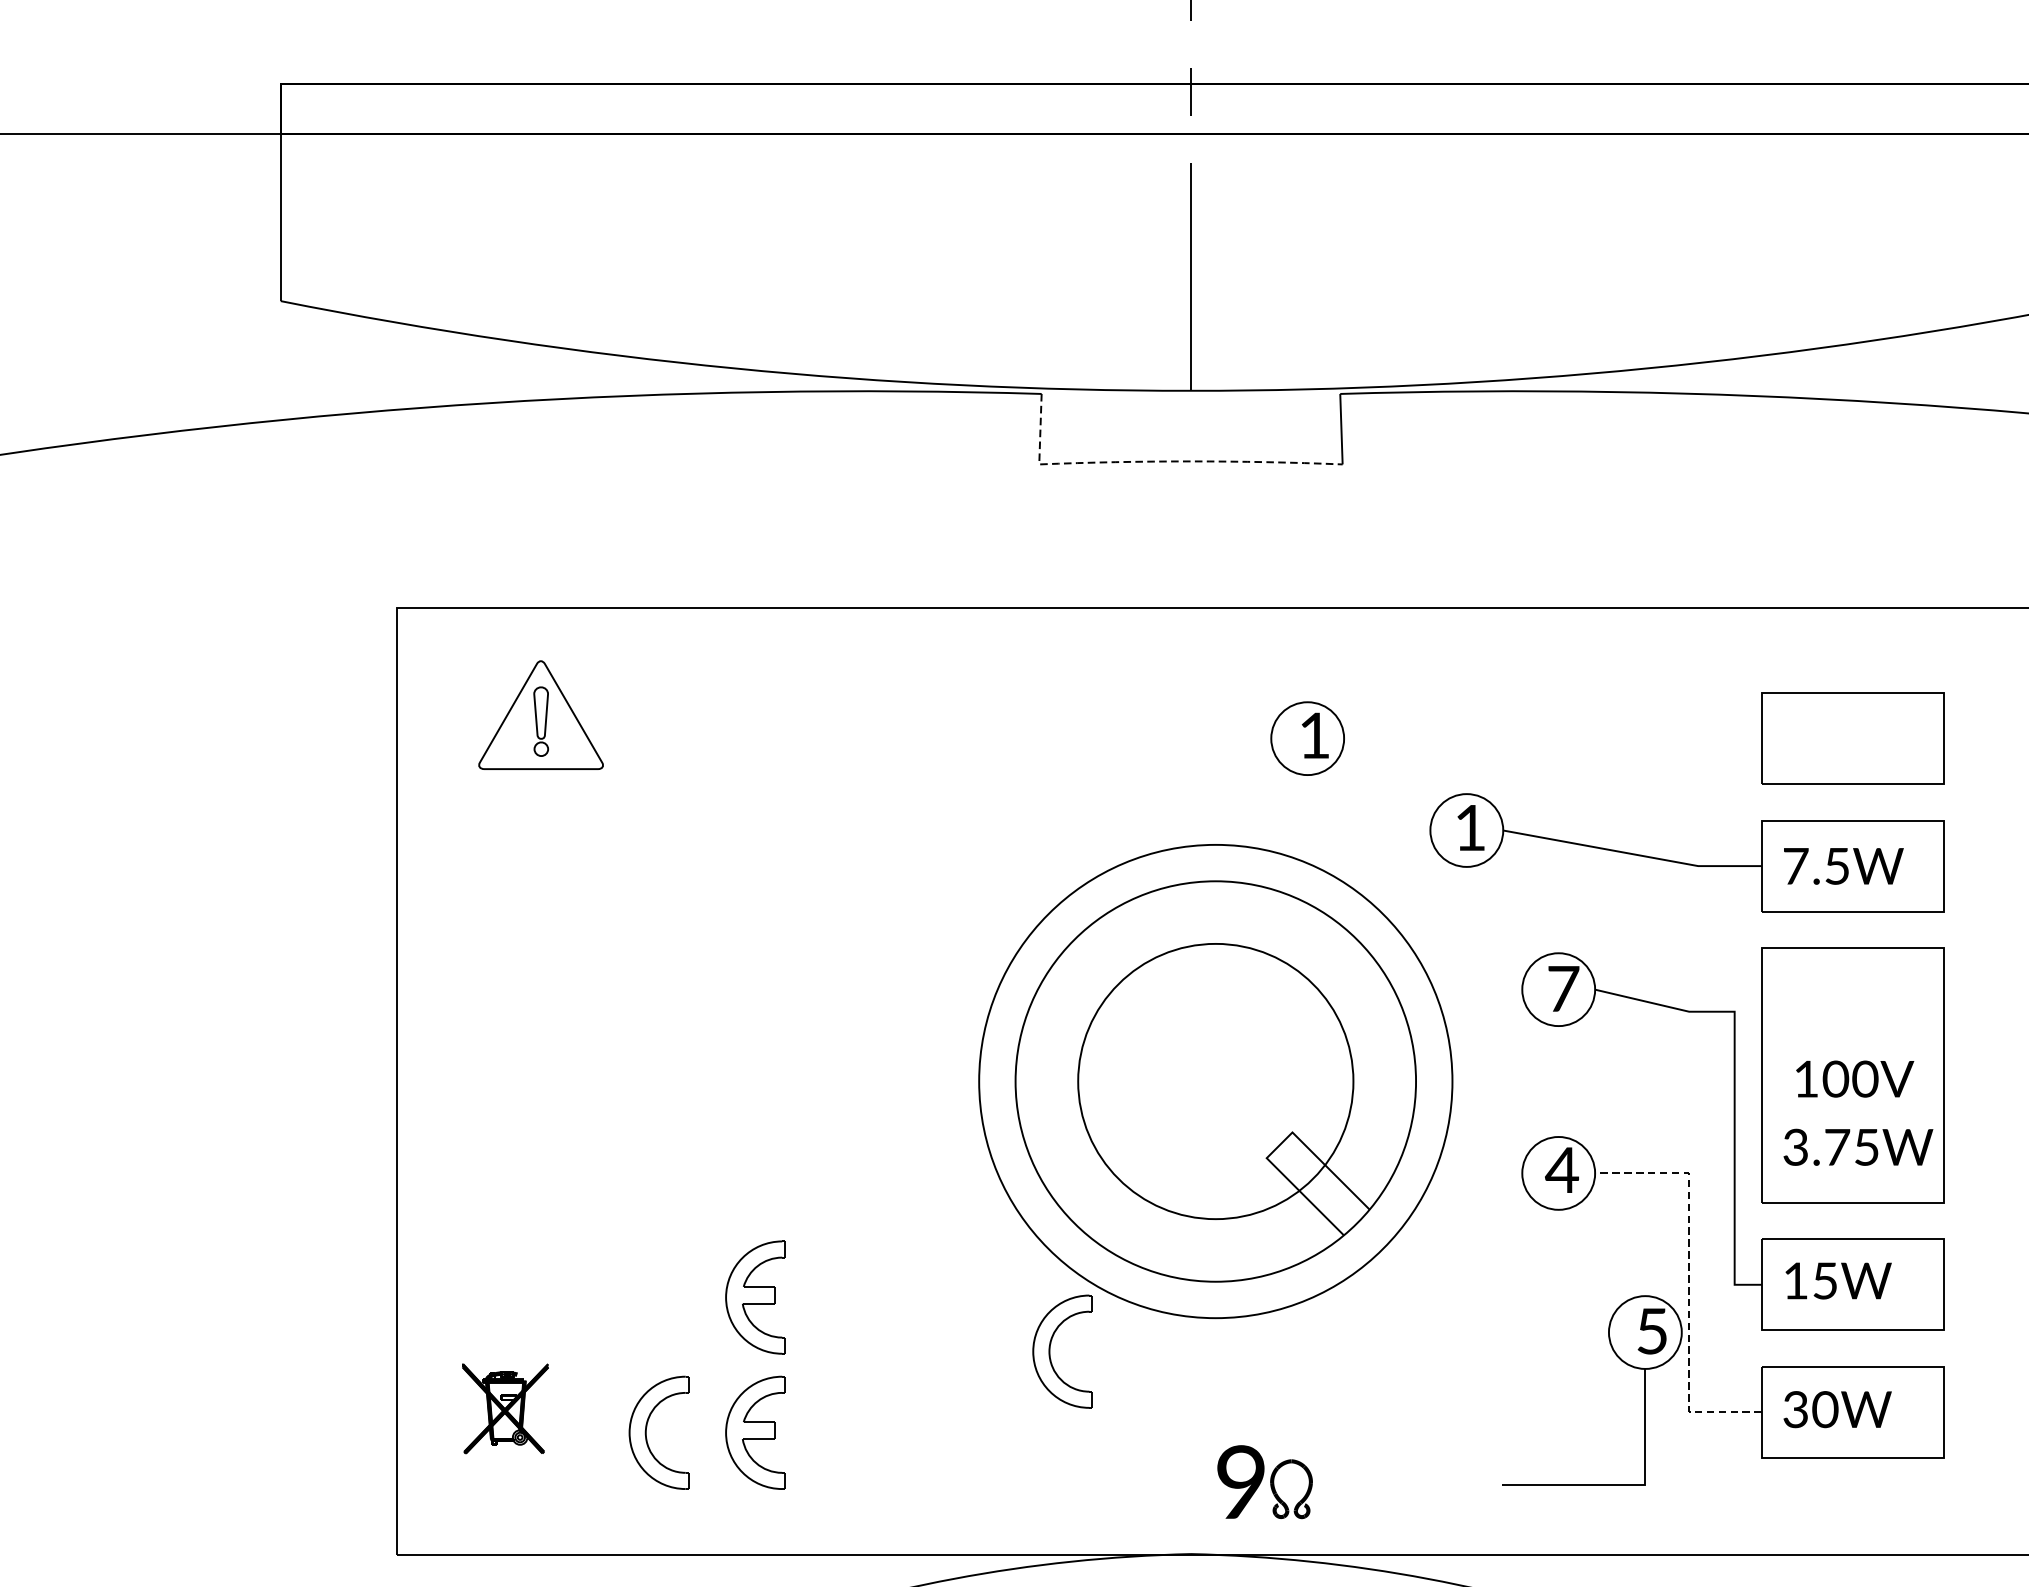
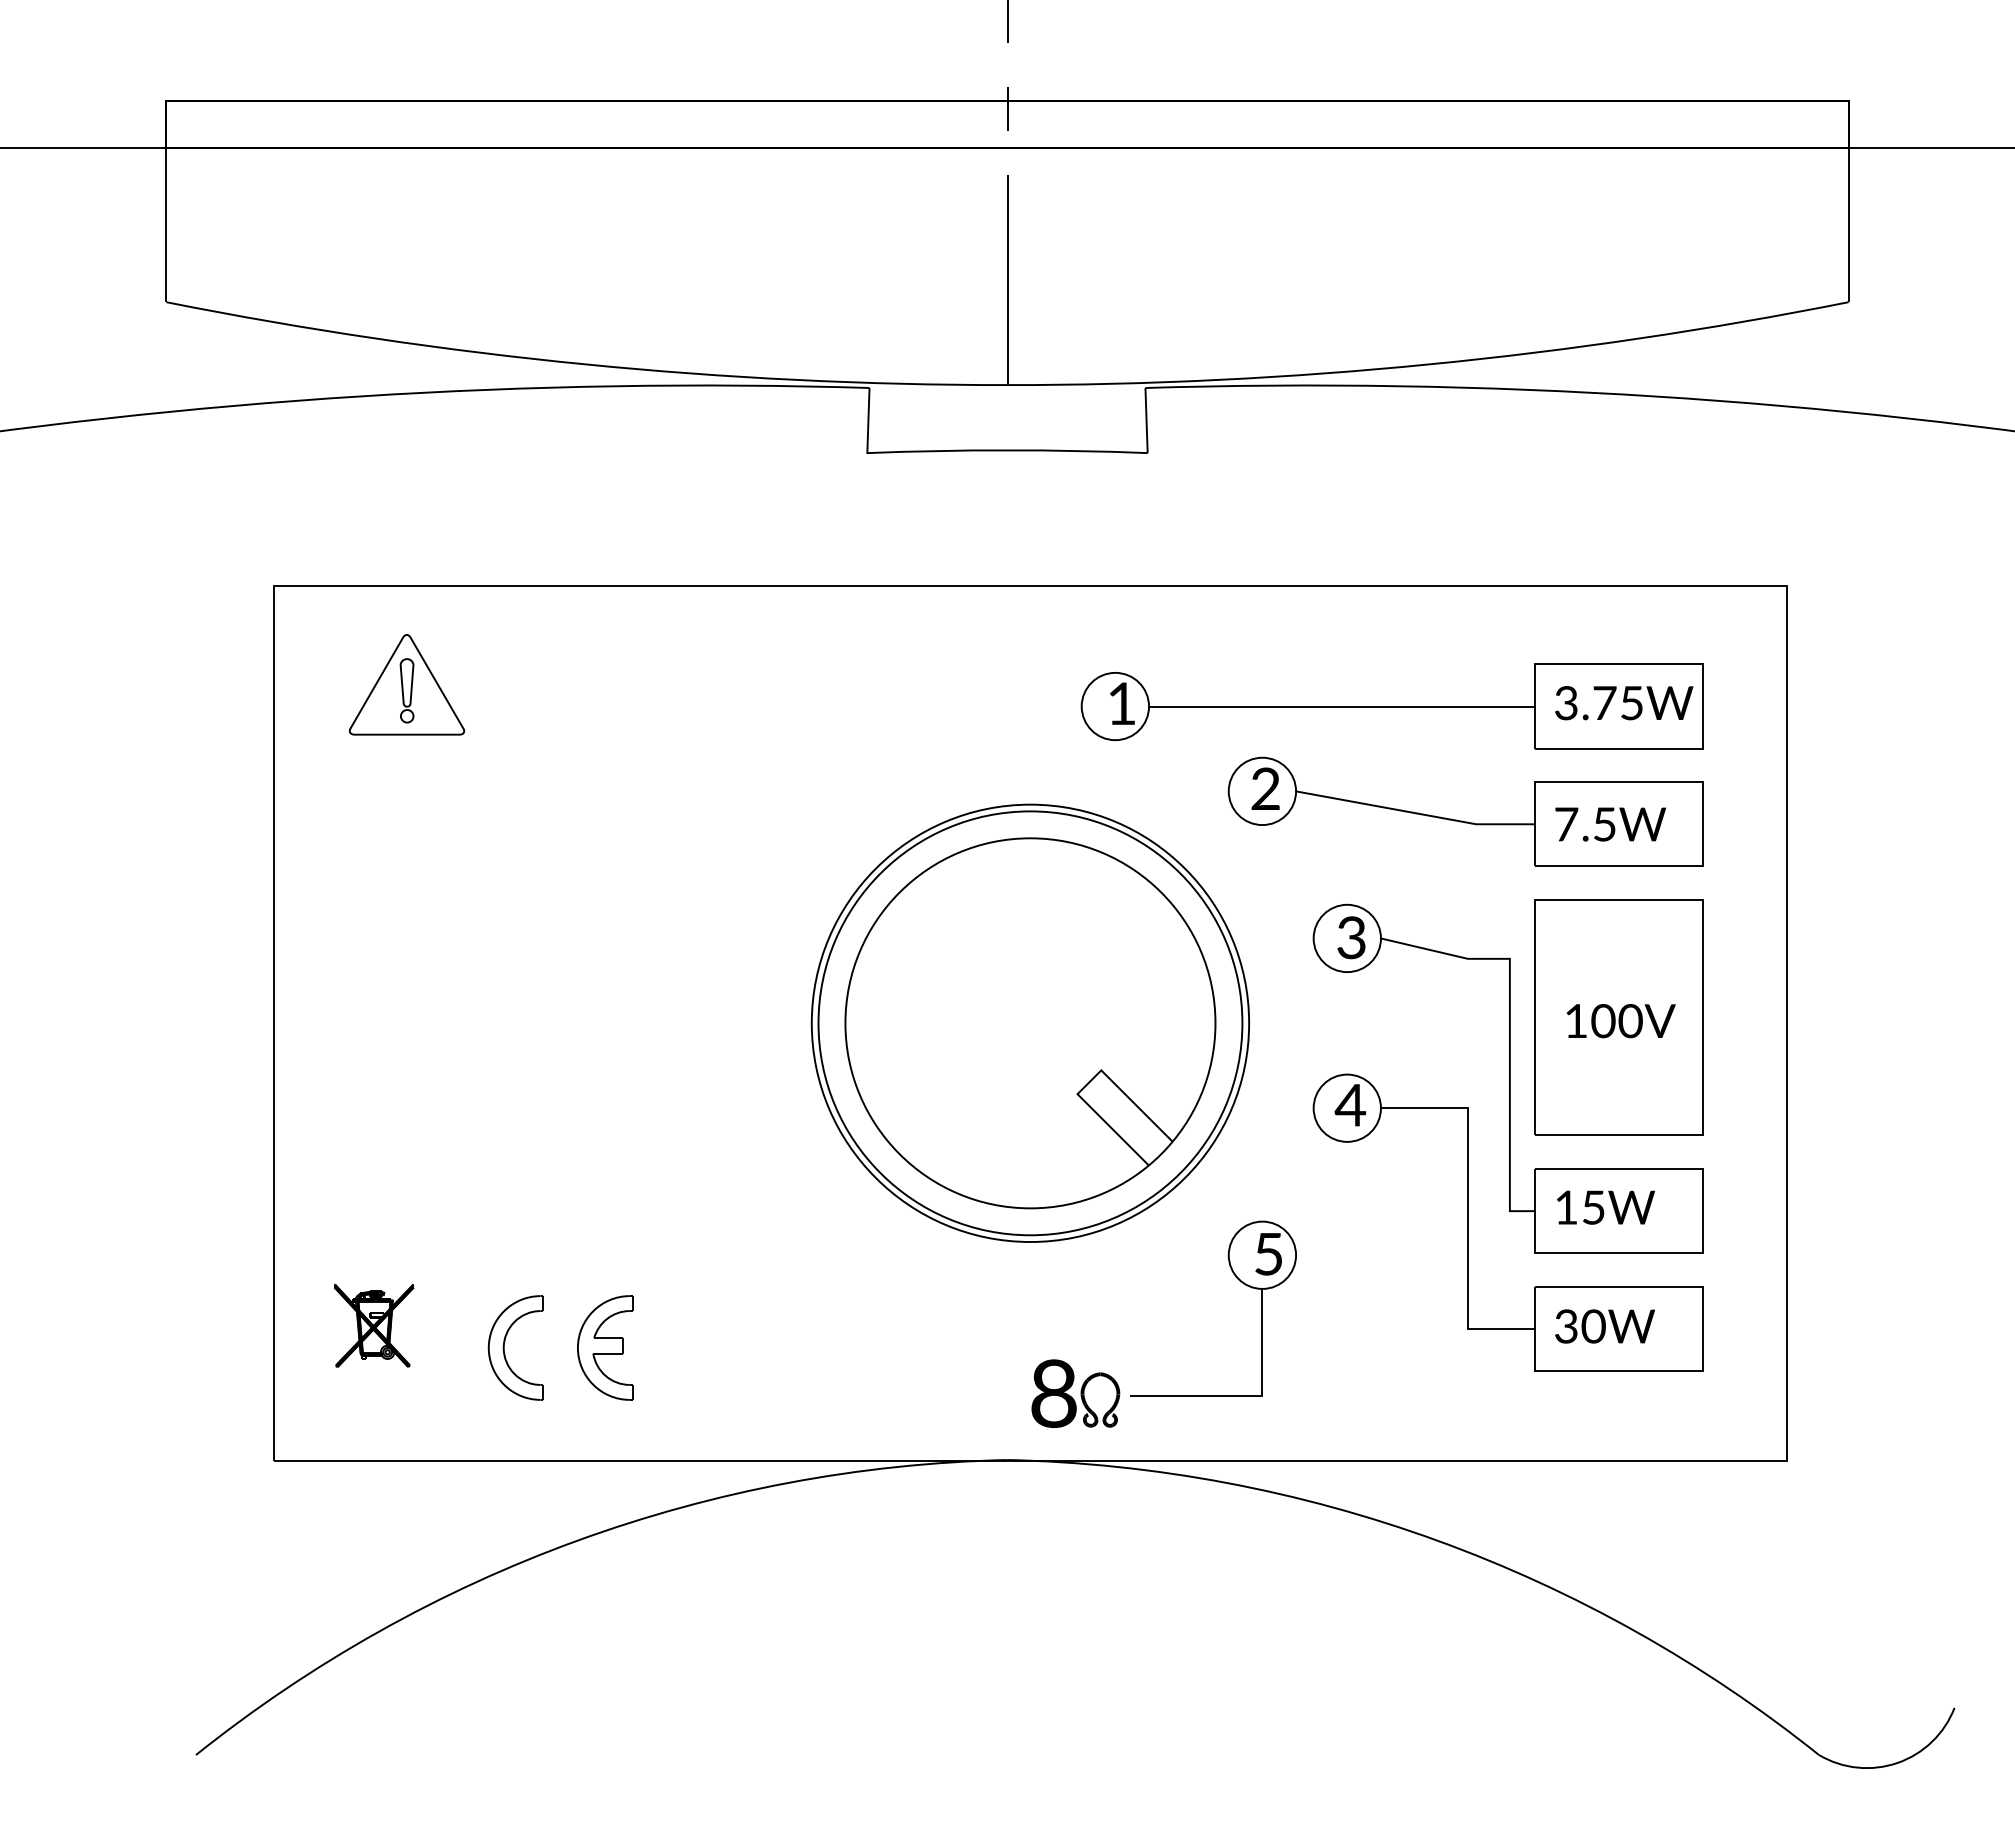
line: (1156, 461) -> (975, 450), dashed -> solid
line: (1553, 738) -> (1342, 706), added
text: (1470, 827) -> (1265, 788), 1 -> 2
text: (1563, 988) -> (1351, 937), 7 -> 3
circle: (1215, 1081) -> (1030, 1023), size x1.67
text: (1858, 1147) -> (1624, 703), moved
line: (1688, 1282) -> (1467, 1209), dashed -> solid
part: (755, 1297) -> (605, 1222), removed
part: (1050, 1351) -> (877, 1272), removed
part: (1620, 1360) -> (1239, 1281), moved
text: (1240, 1483) -> (1053, 1394), 9 -> 8

